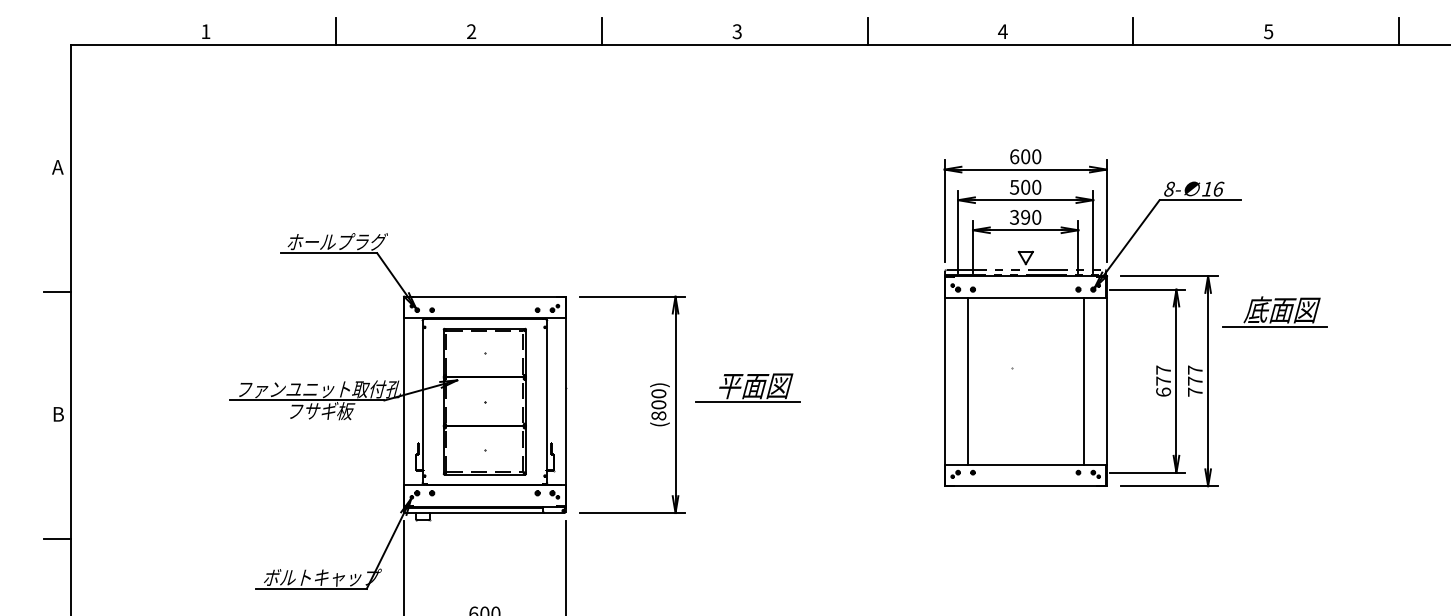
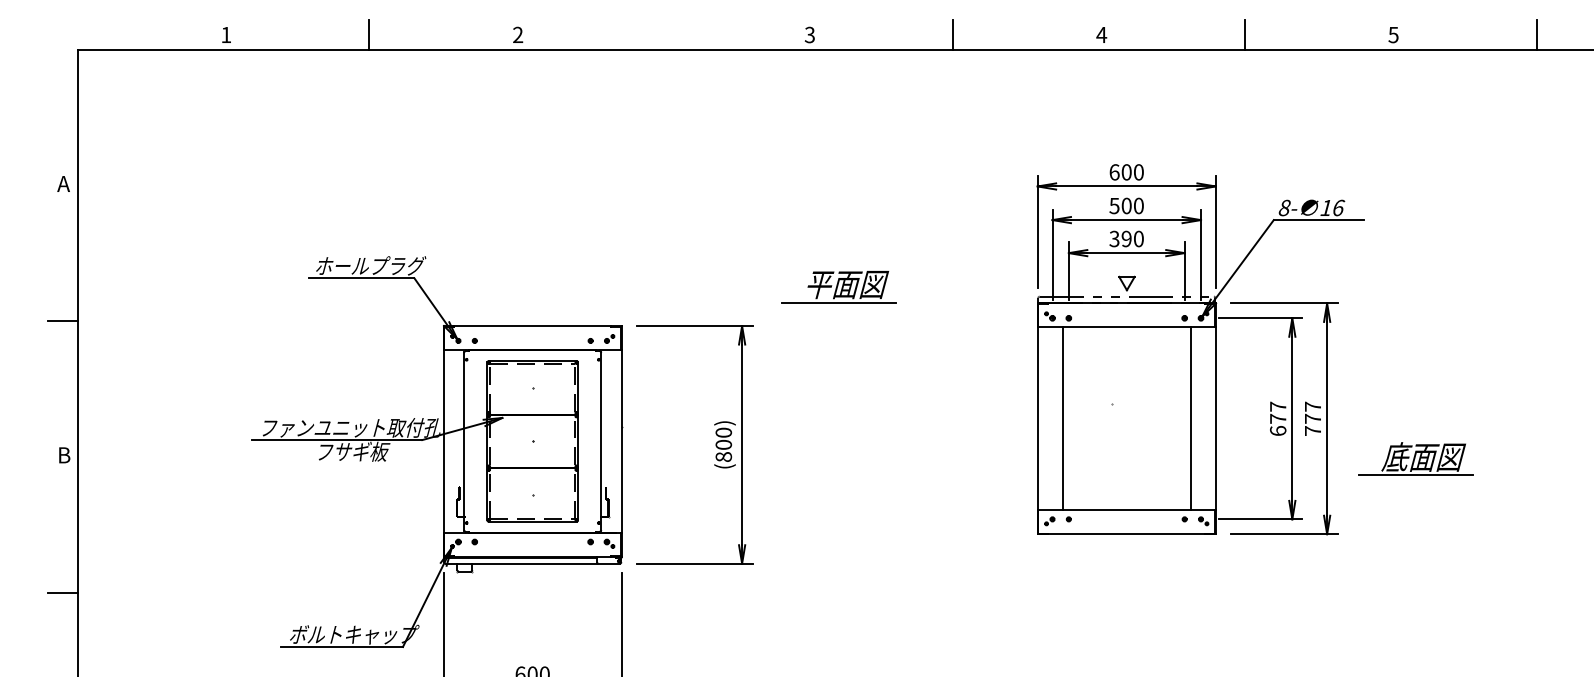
line: (601, 31) -> (660, 34), removed
part: (1274, 311) -> (1415, 458), moved
part: (747, 387) -> (838, 286), moved

